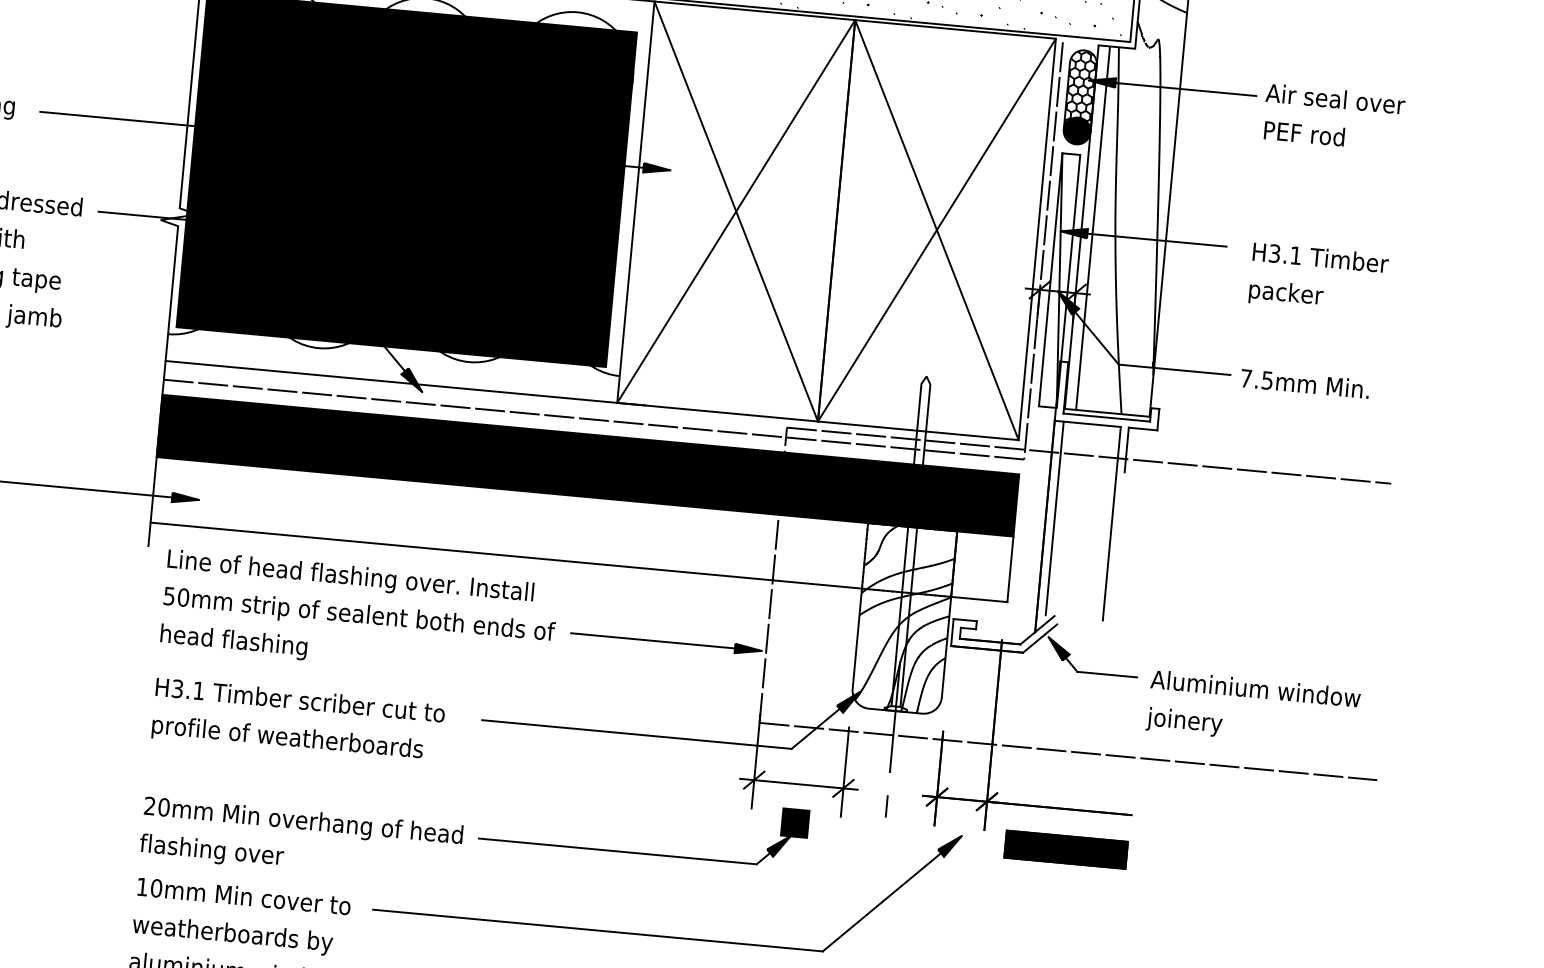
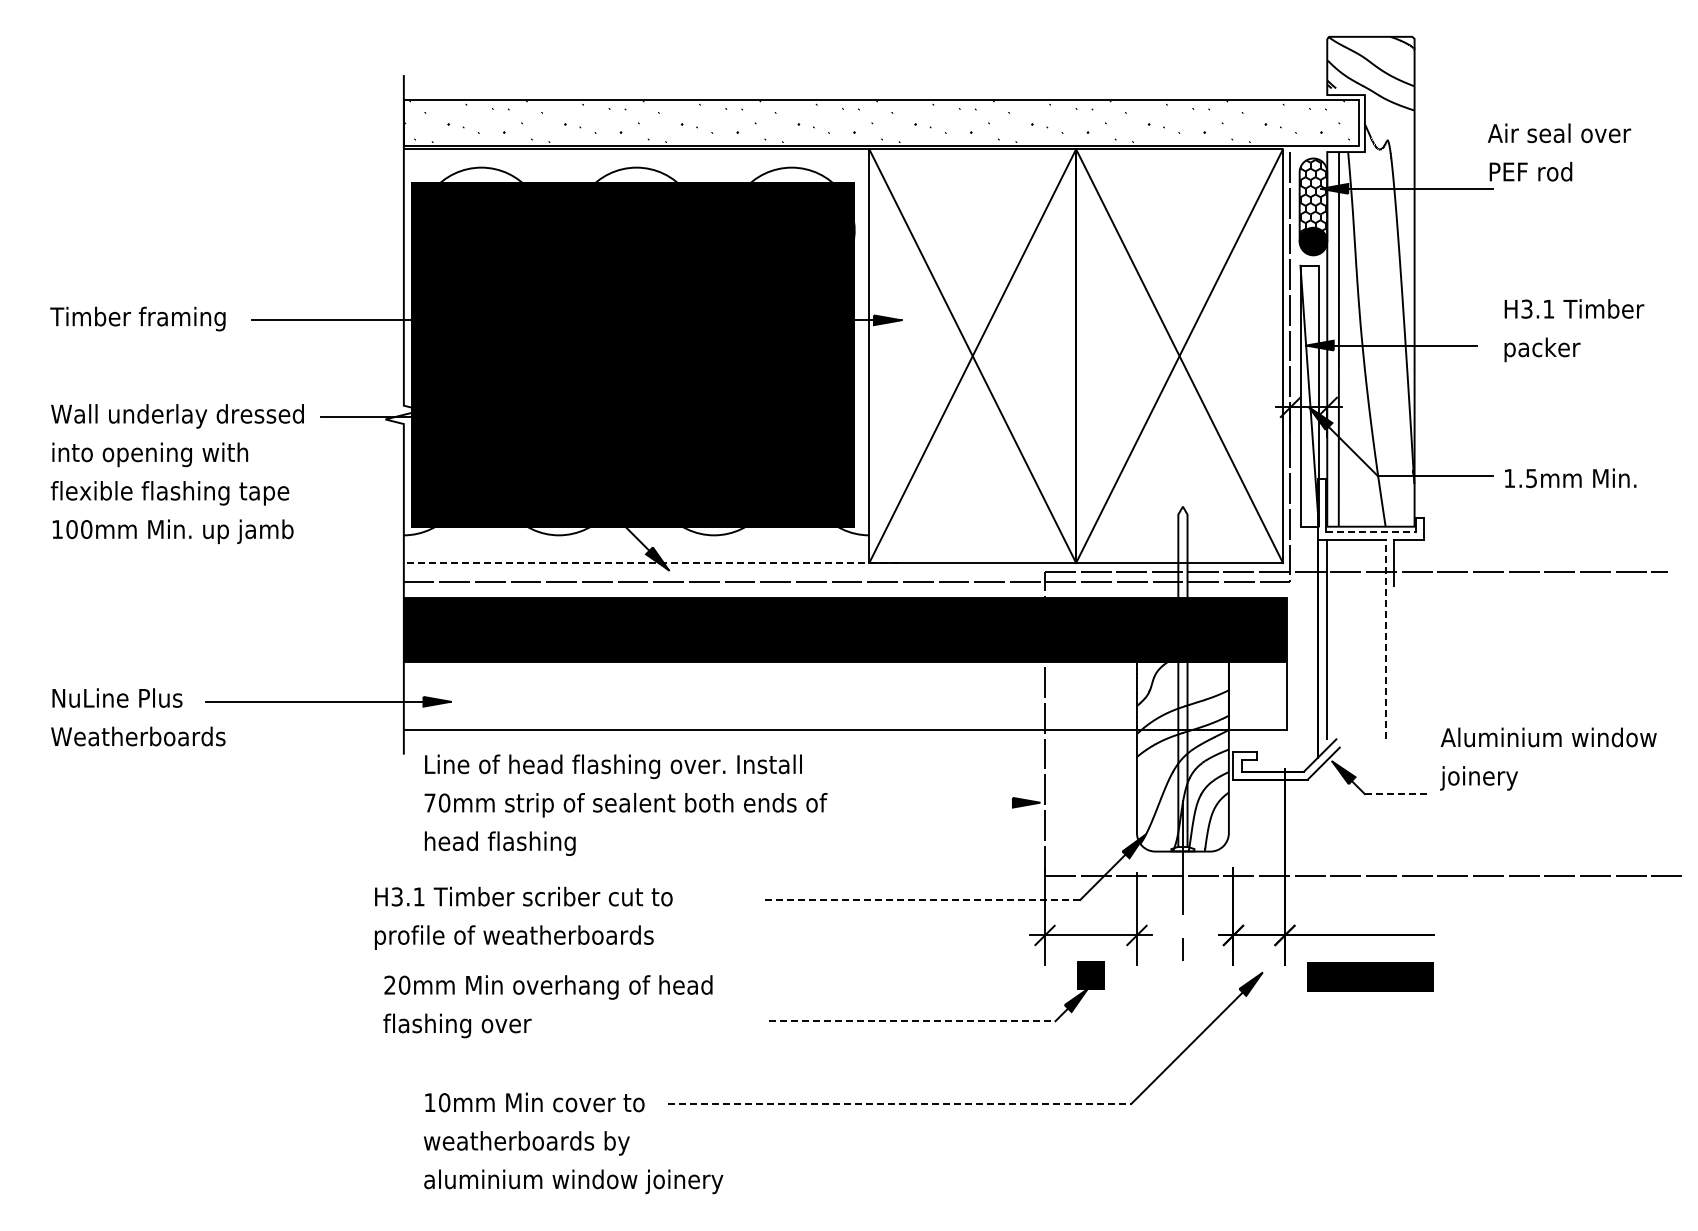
text: (1333, 117) -> (1559, 152), moved
text: (1318, 278) -> (1574, 330), moved
text: (1246, 378) -> (1509, 478), 7.5mm -> 1.5mm
line: (404, 382) -> (650, 562), solid -> dashed
line: (1106, 417) -> (1370, 531), solid -> dashed
line: (1112, 523) -> (1386, 639), solid -> dashed
text: (168, 595) -> (429, 802), 50mm -> 70mm
line: (666, 641) -> (942, 802), removed
line: (1107, 674) -> (1395, 794), solid -> dashed
text: (1253, 709) -> (1548, 758), moved
text: (298, 720) -> (523, 917), moved
line: (636, 734) -> (920, 899), solid -> dashed
text: (300, 840) -> (547, 1006), moved
line: (617, 851) -> (912, 1021), solid -> dashed
line: (597, 930) -> (899, 1103), solid -> dashed

